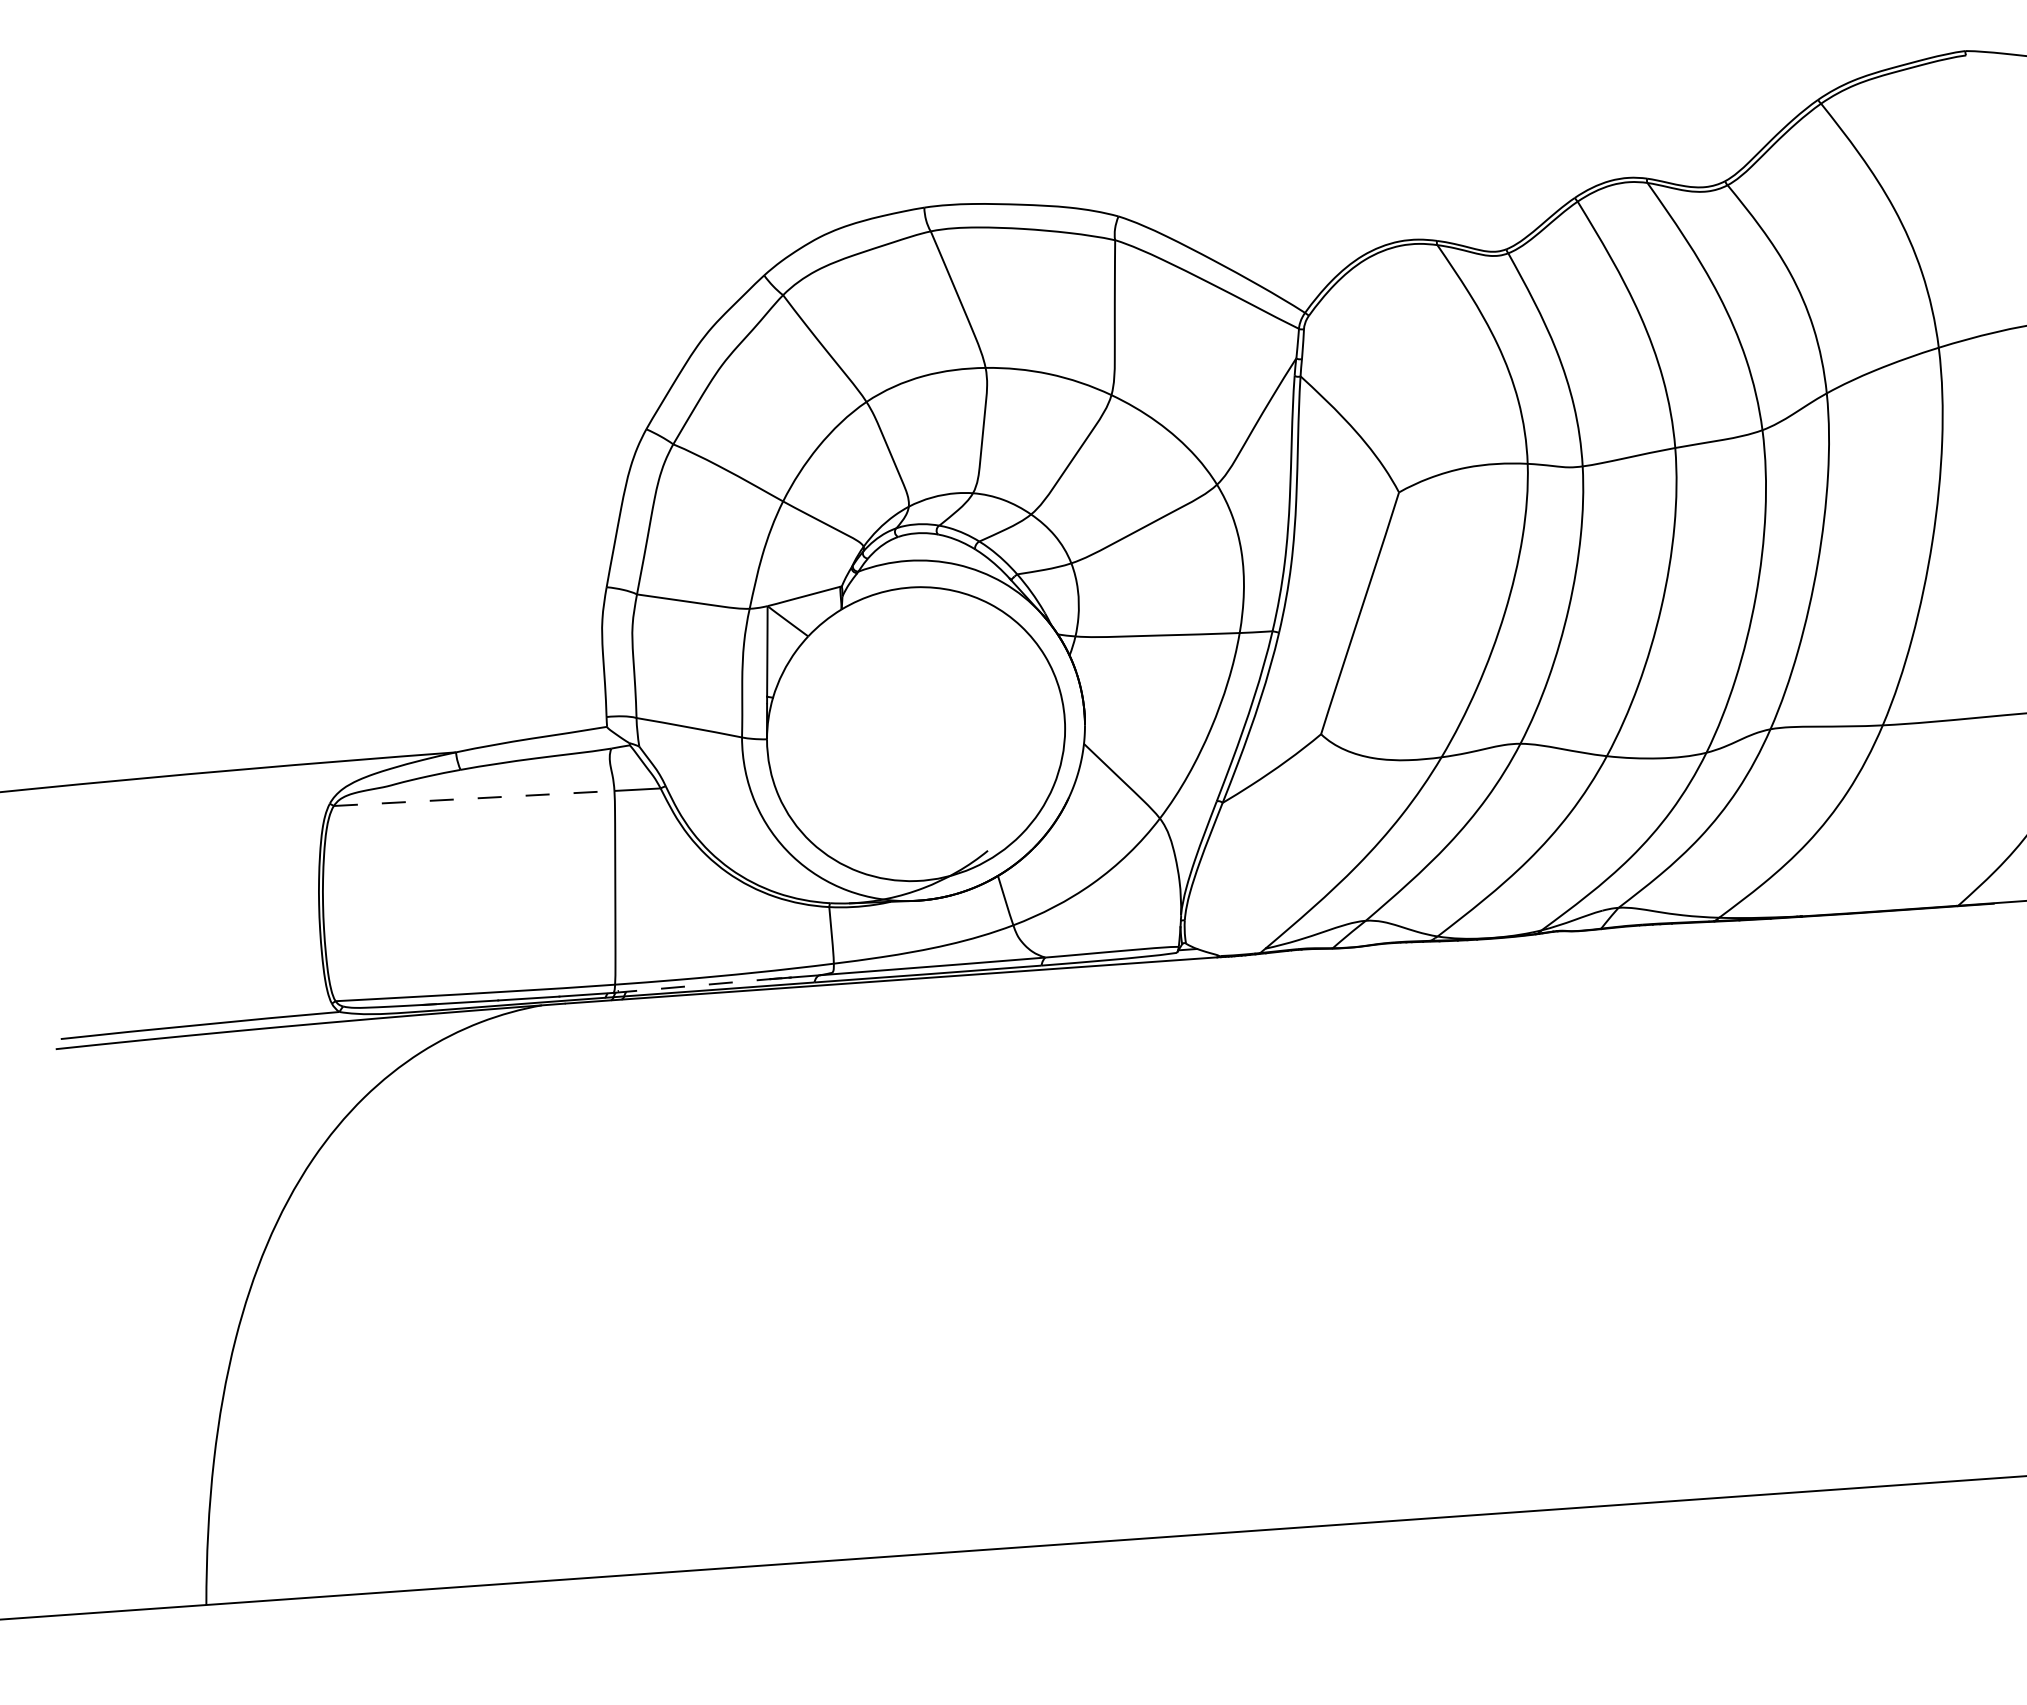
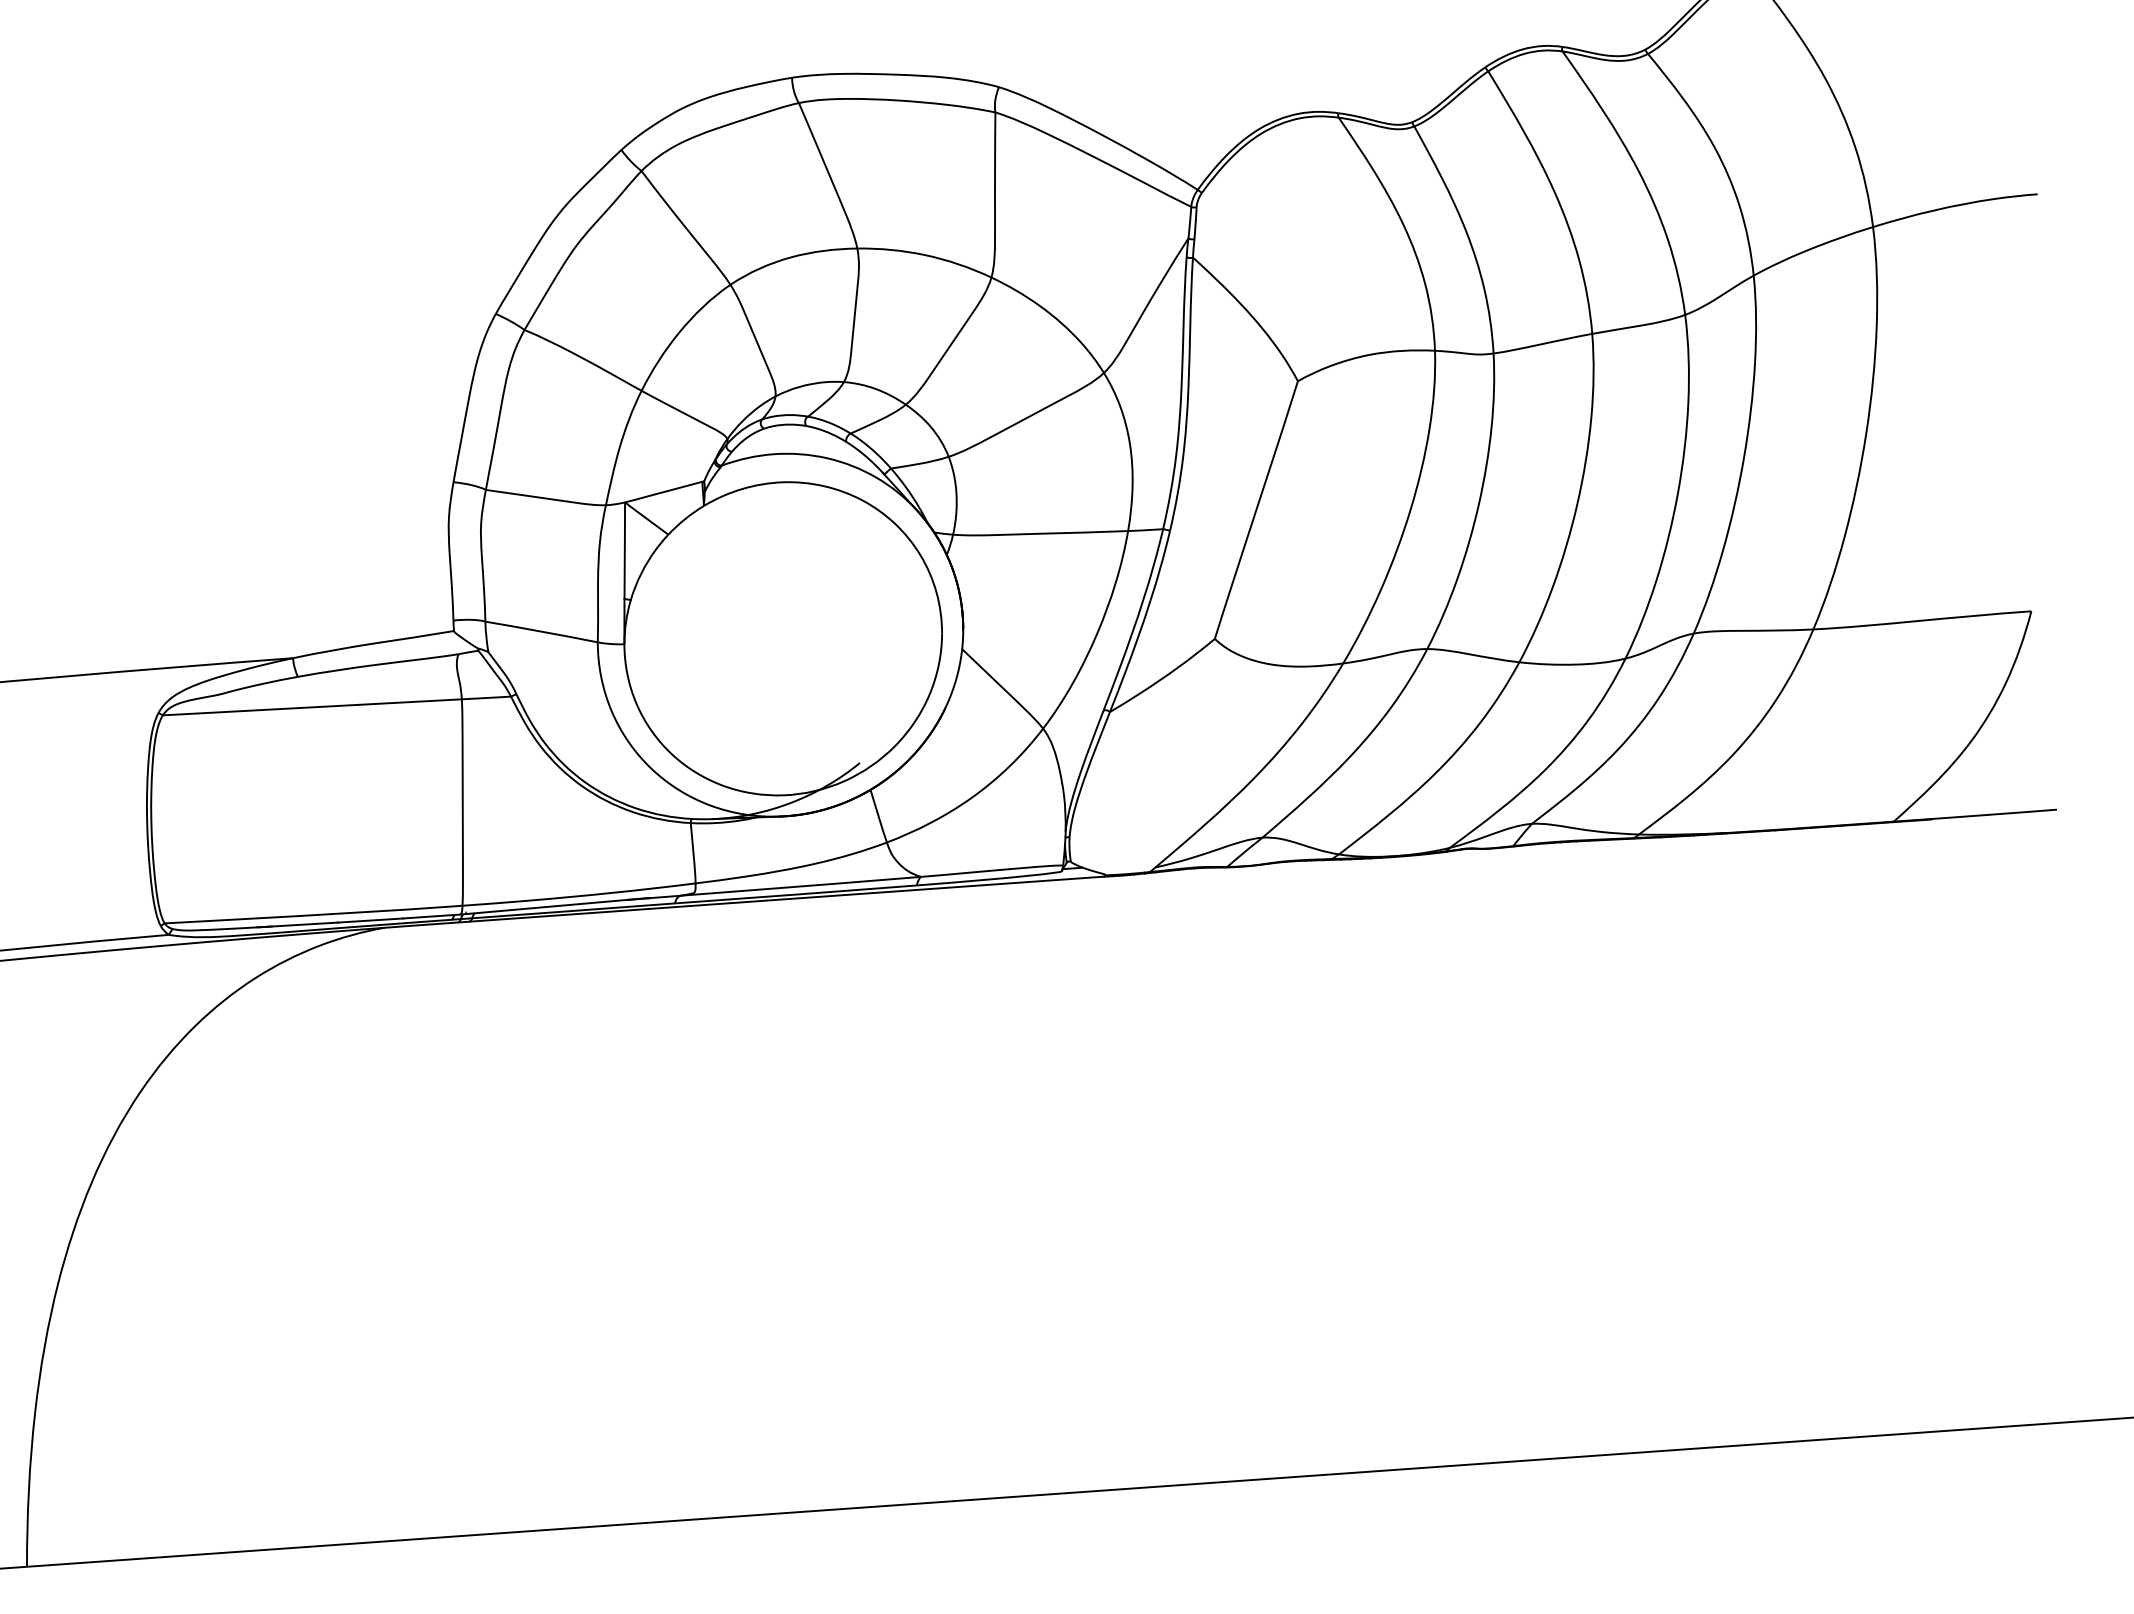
line: (474, 798) -> (312, 707), dashed -> solid
line: (702, 985) -> (555, 906), dashed -> solid

